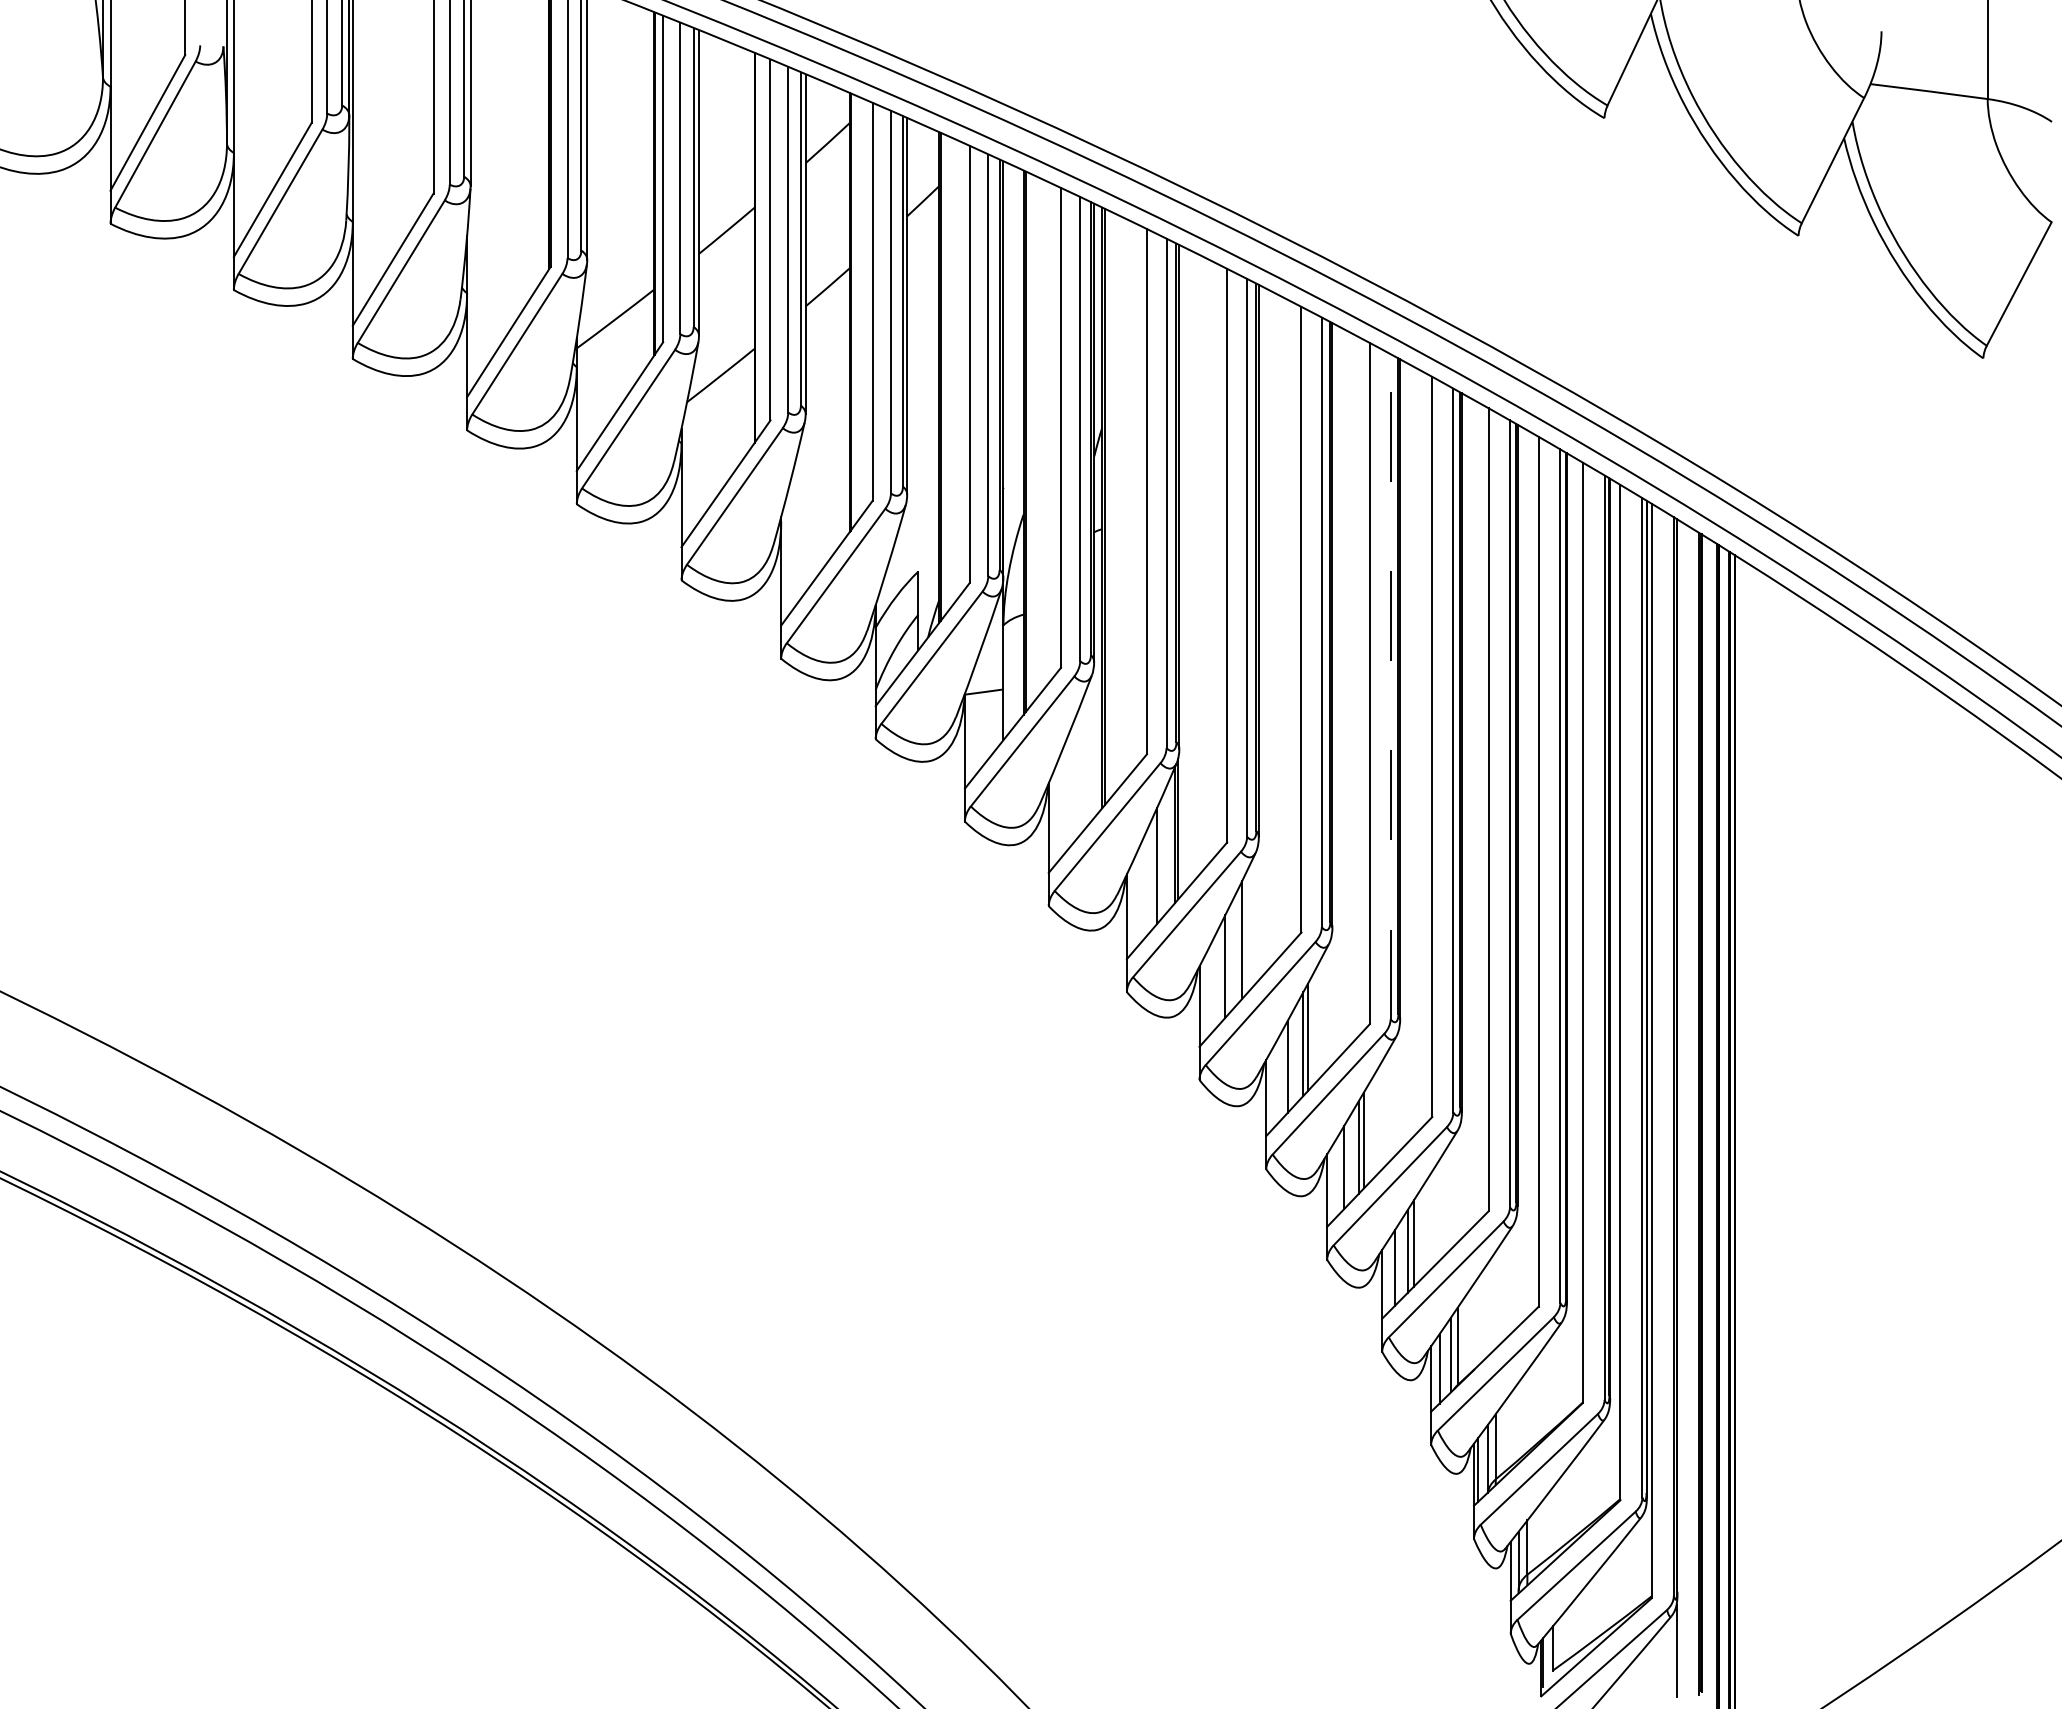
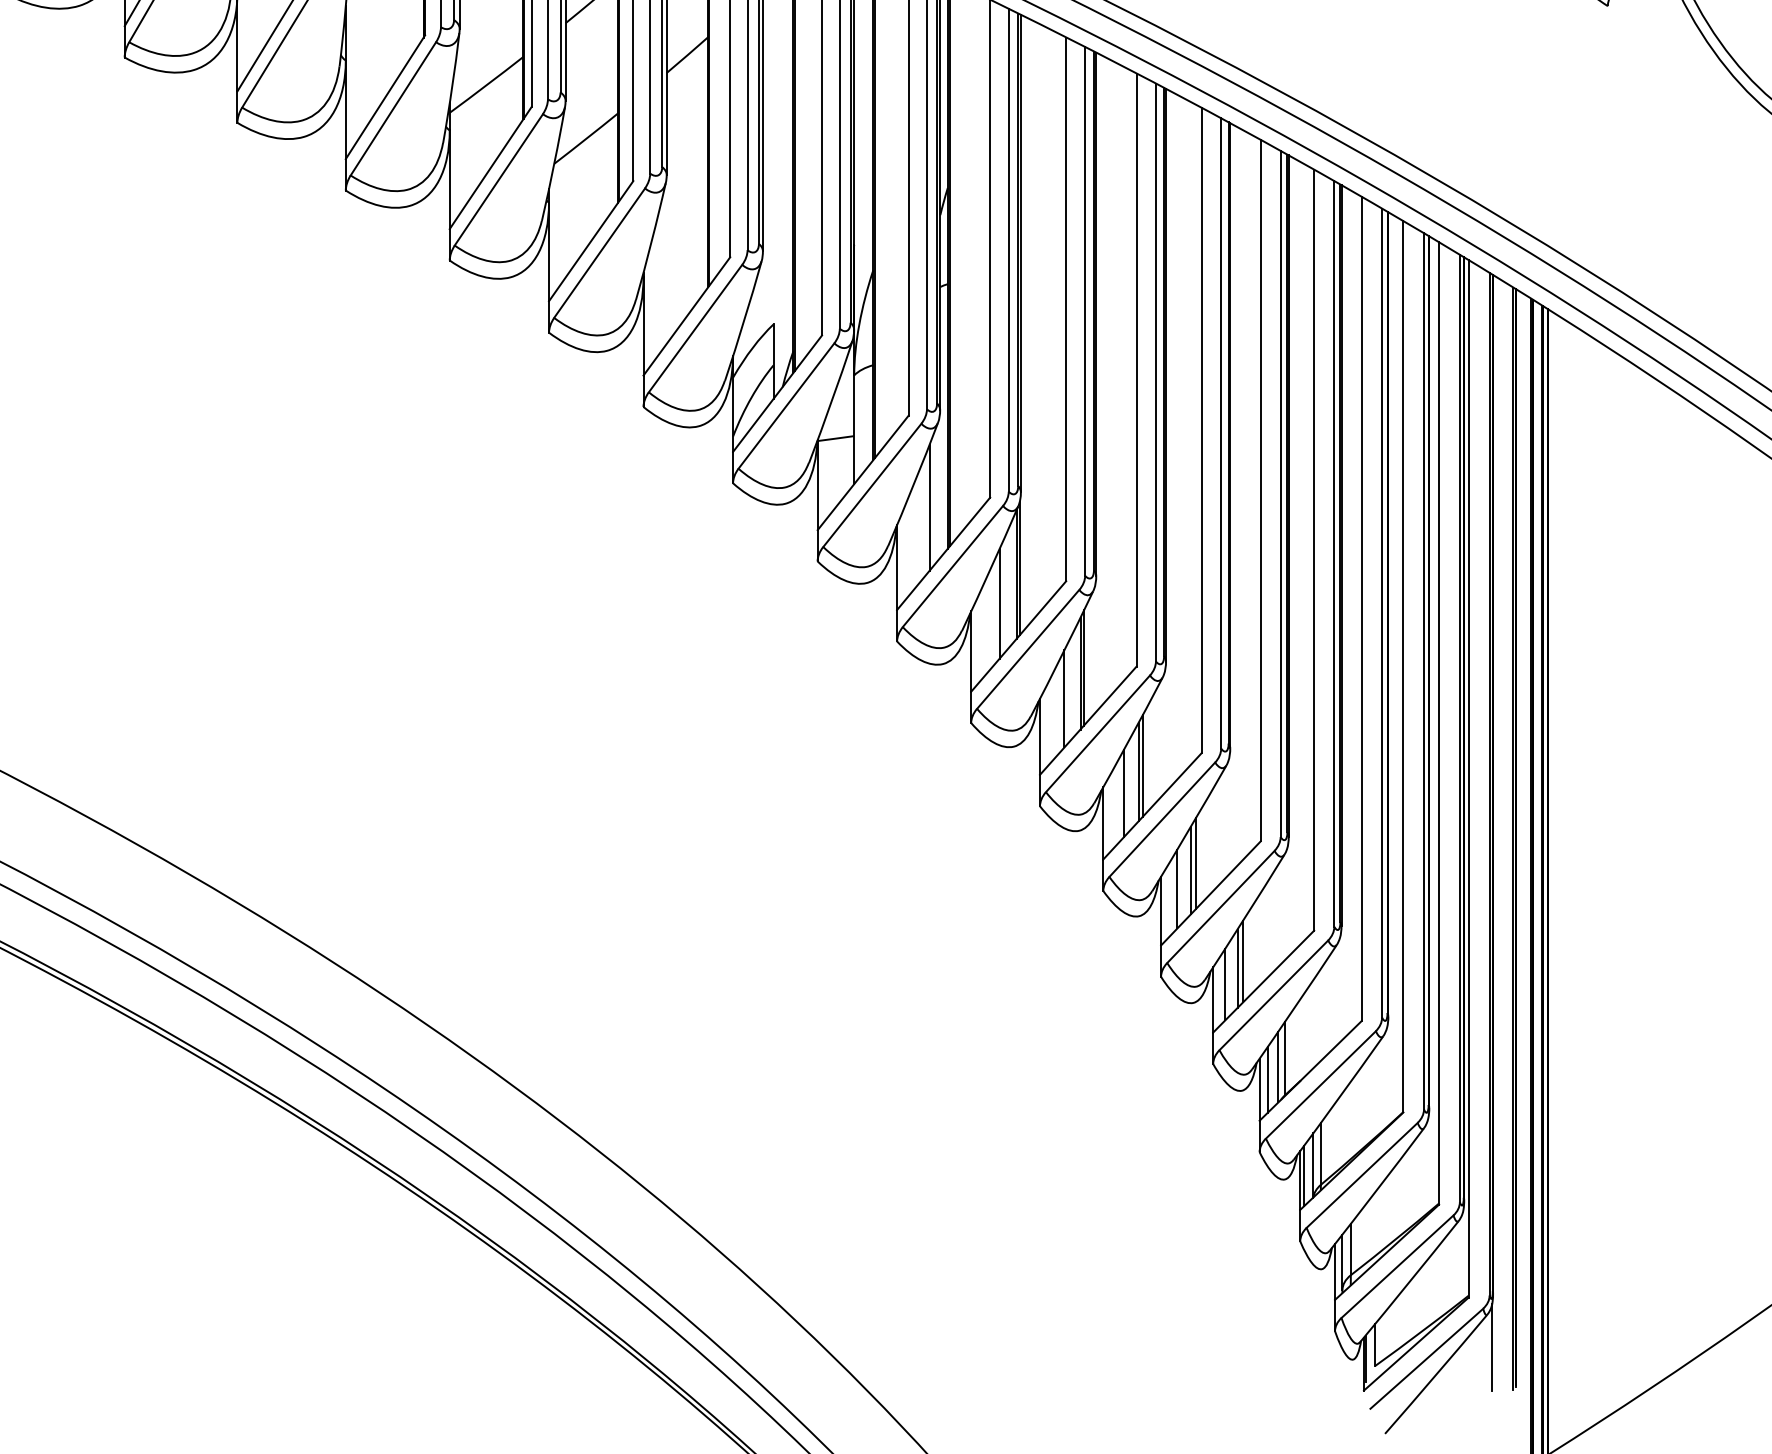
line: (1390, 686) -> (1221, 433), dashed -> solid
line: (1083, 764) -> (930, 507), added
line: (1245, 933) -> (1083, 667), added

